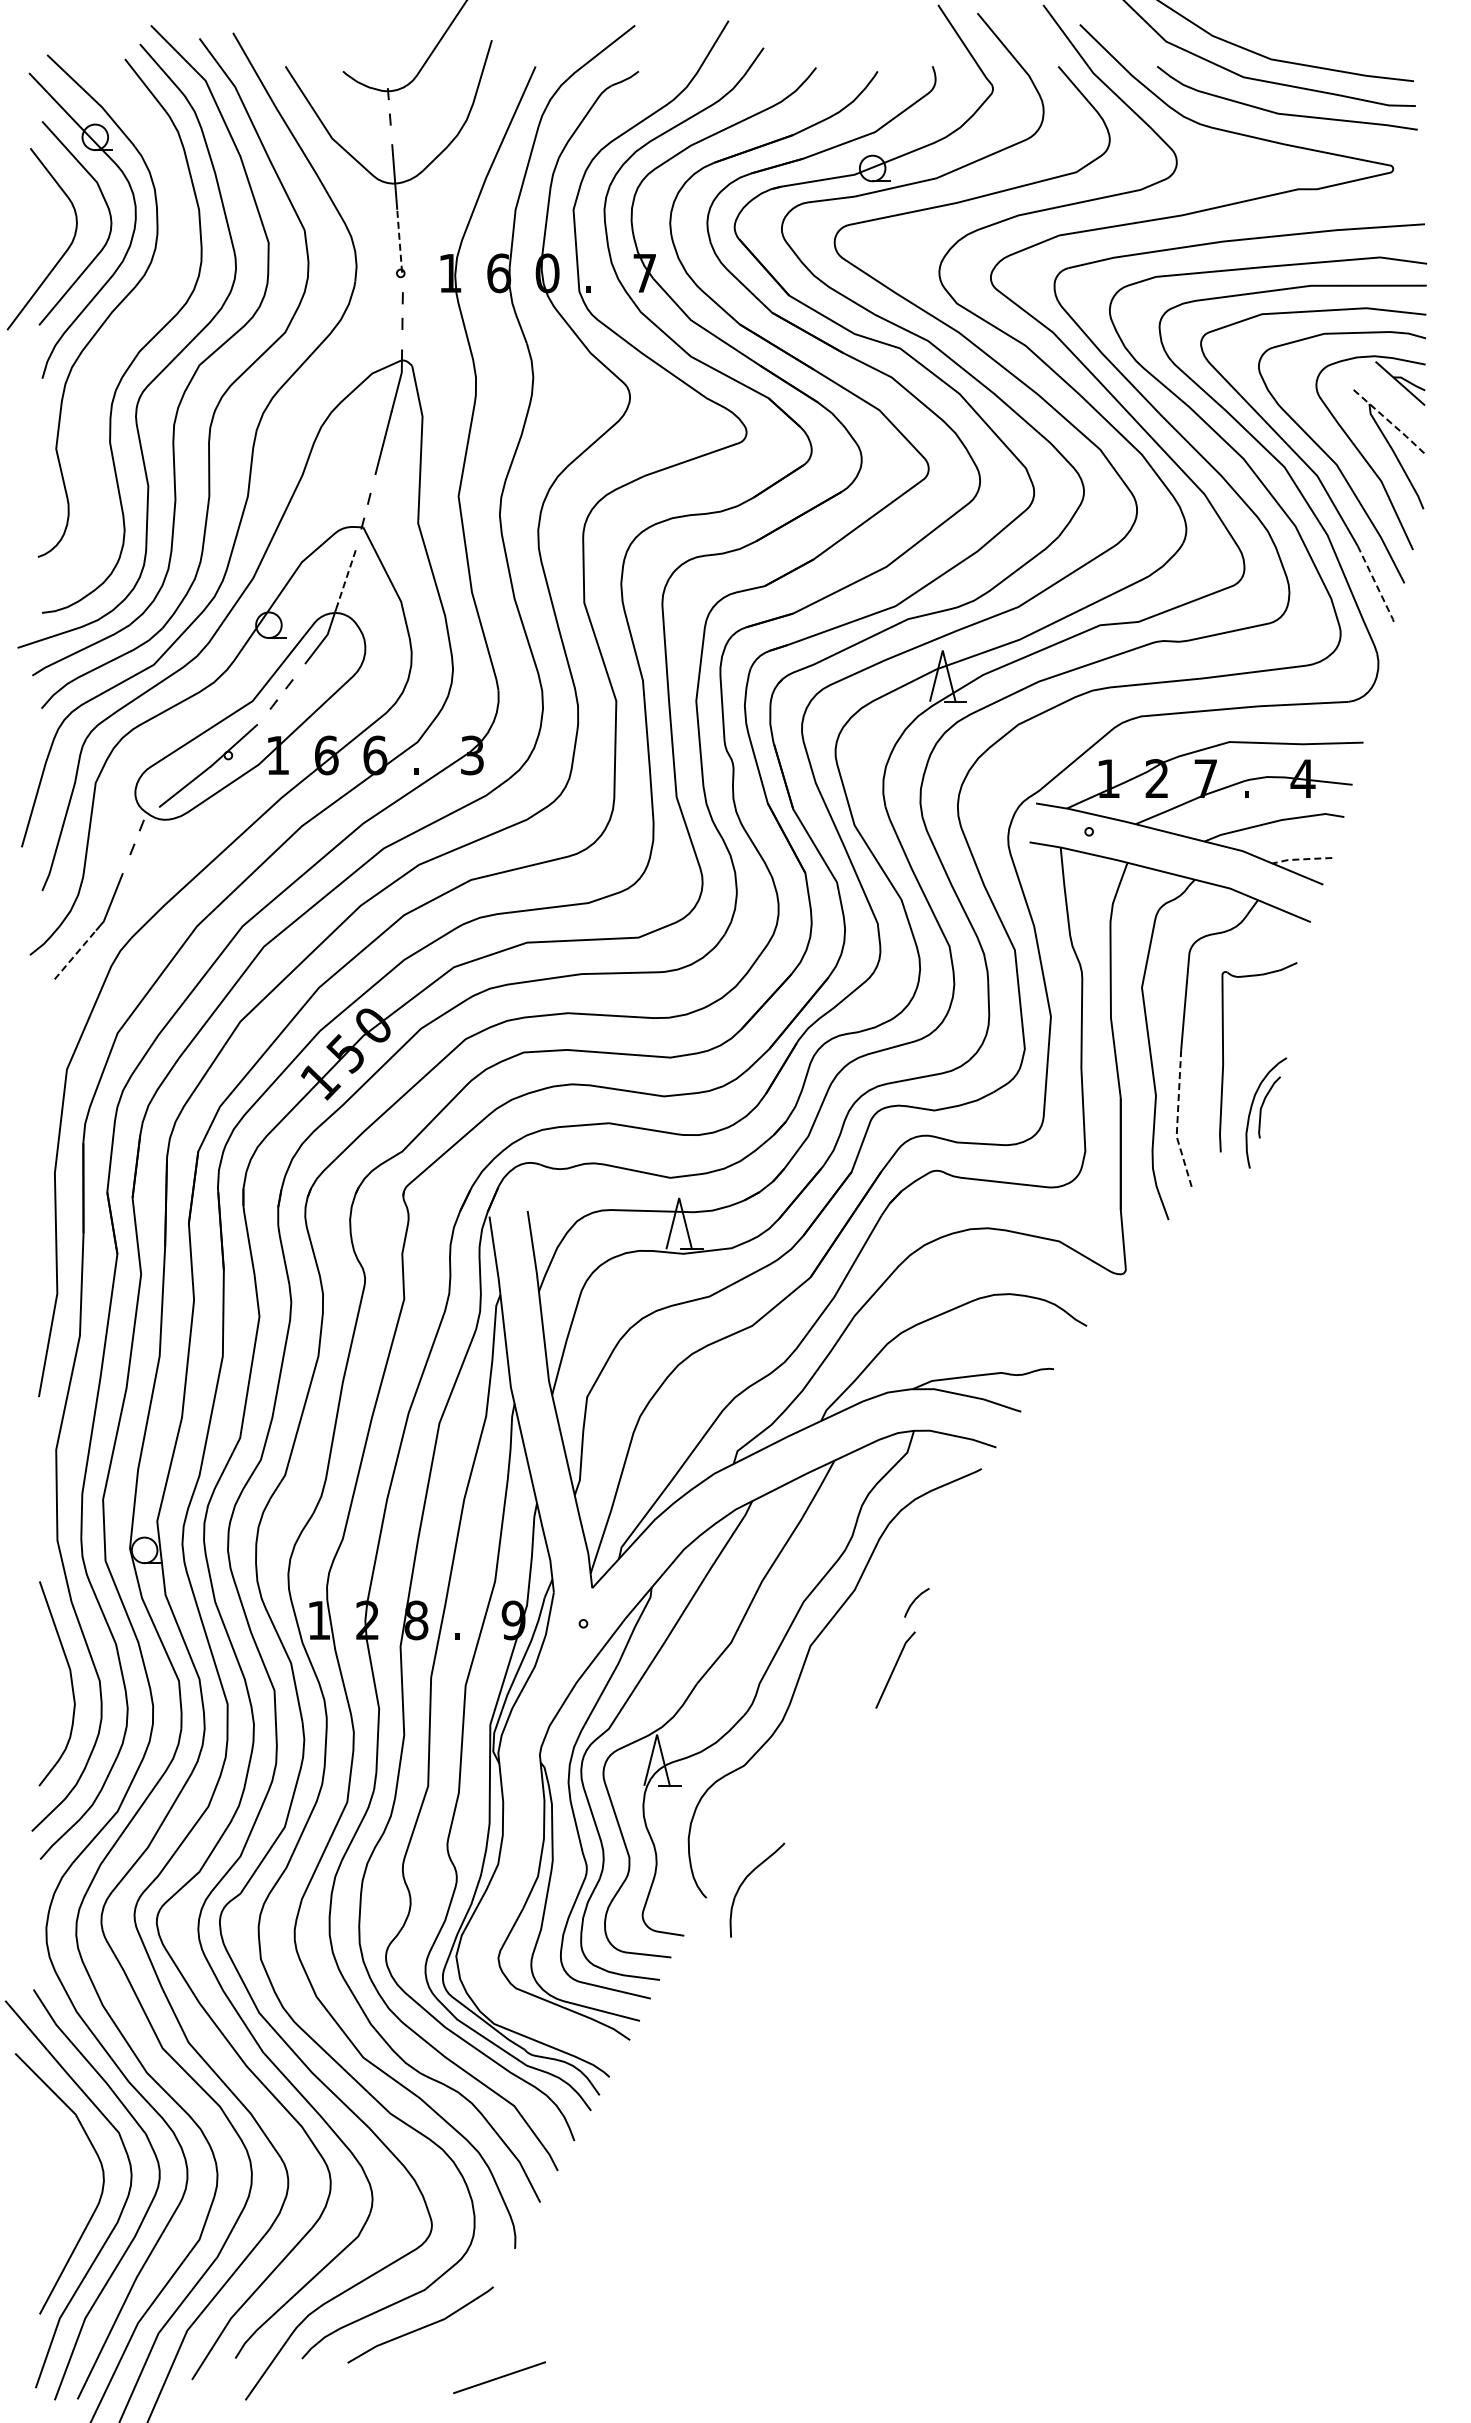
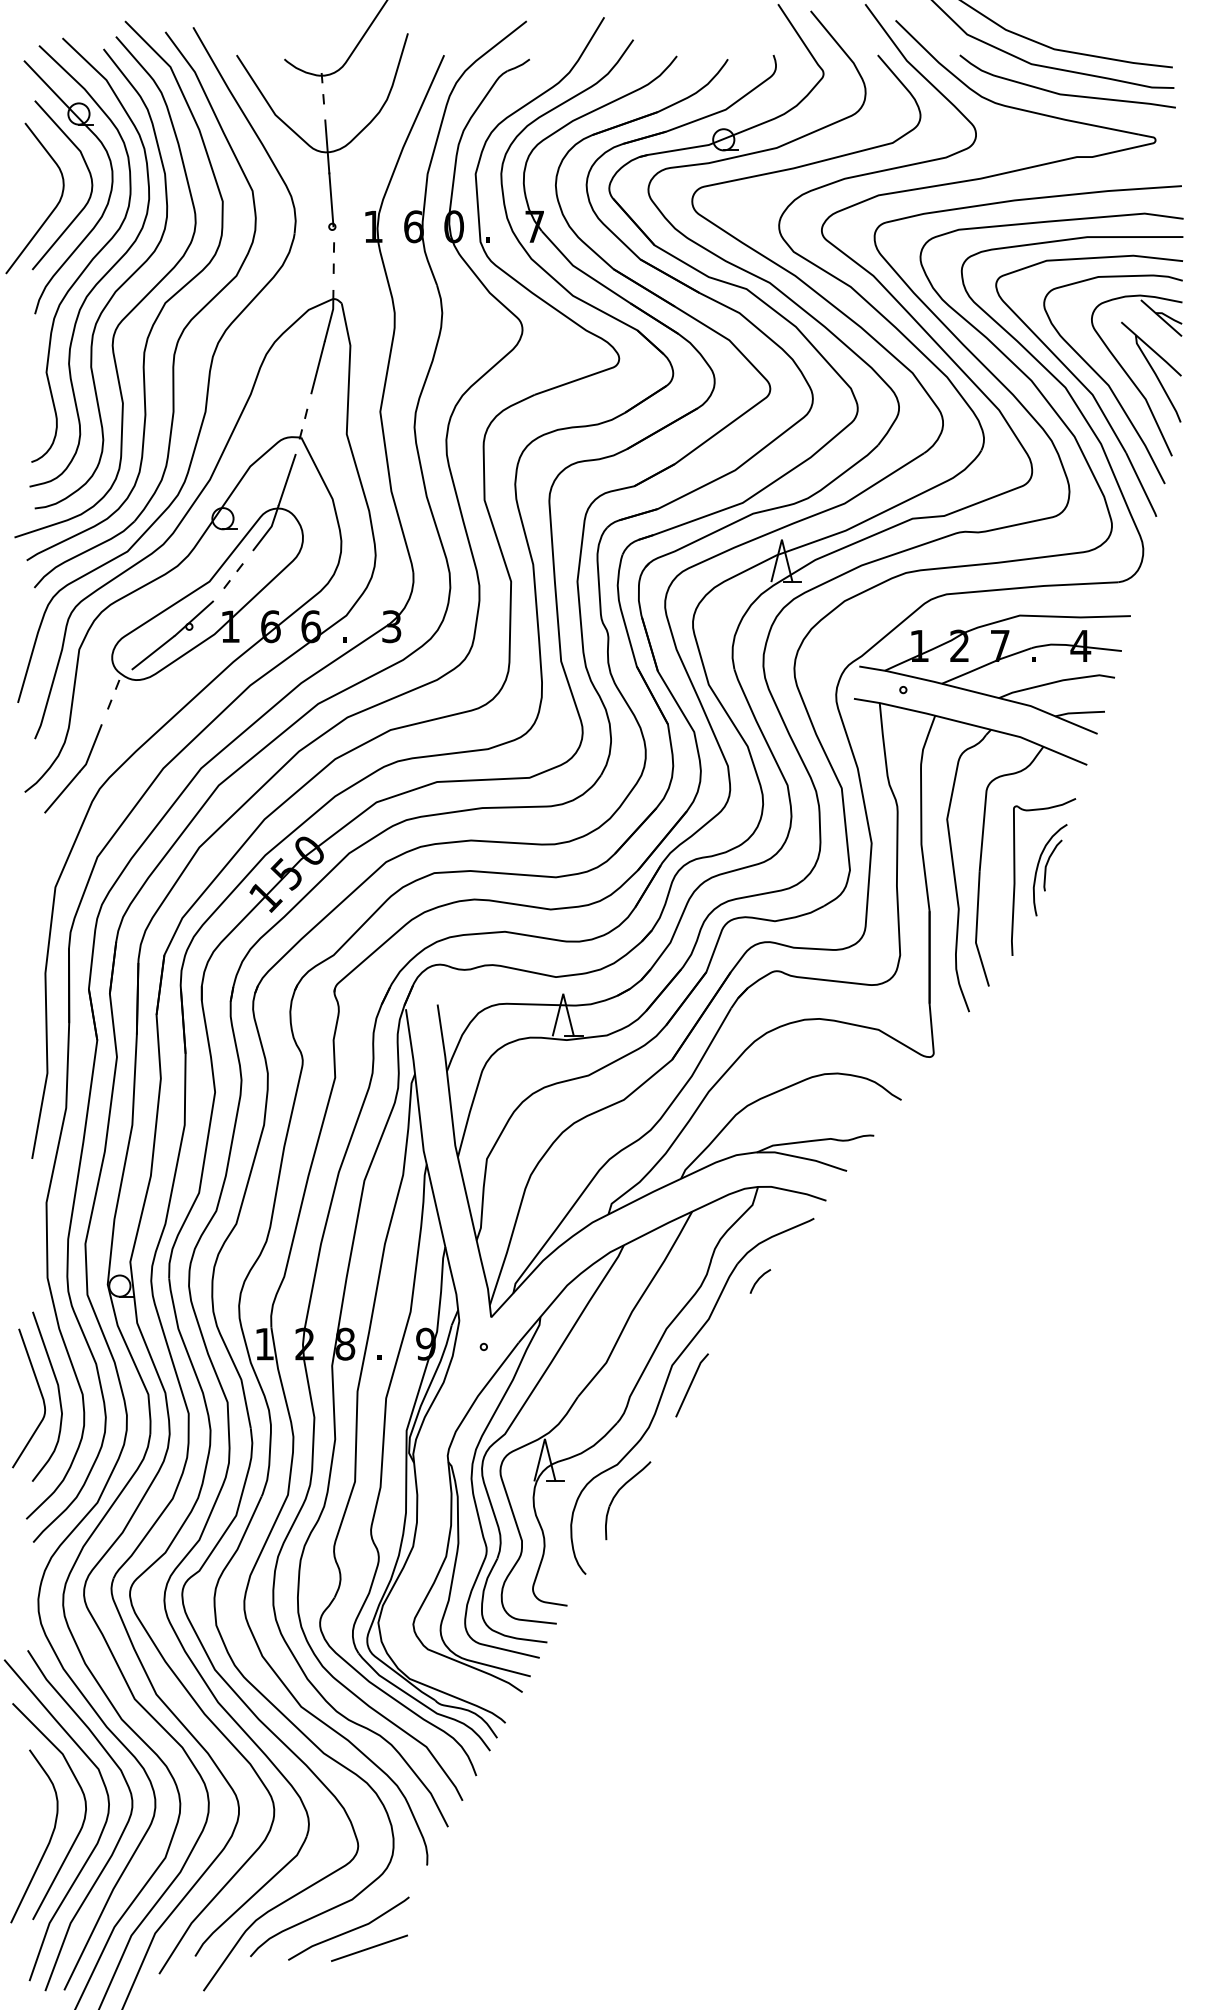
line: (399, 240) -> (331, 199), dashed -> solid
curve: (124, 332) -> (103, 275), added
line: (1388, 420) -> (1151, 348), dashed -> solid
line: (346, 578) -> (287, 479), dashed -> solid
line: (1376, 585) -> (1141, 485), dashed -> solid
line: (1302, 859) -> (1080, 713), dashed -> solid
line: (75, 955) -> (62, 792), dashed -> solid
part: (1266, 1112) -> (1050, 869), moved
line: (1177, 1121) -> (976, 930), dashed -> solid
curve: (914, 1602) -> (758, 1281), moved
line: (895, 1668) -> (692, 1384), moved
curve: (49, 1681) -> (40, 1394), added
part: (746, 1879) -> (619, 1491), moved
curve: (59, 2218) -> (49, 1840), added
line: (499, 2377) -> (369, 1948), moved

